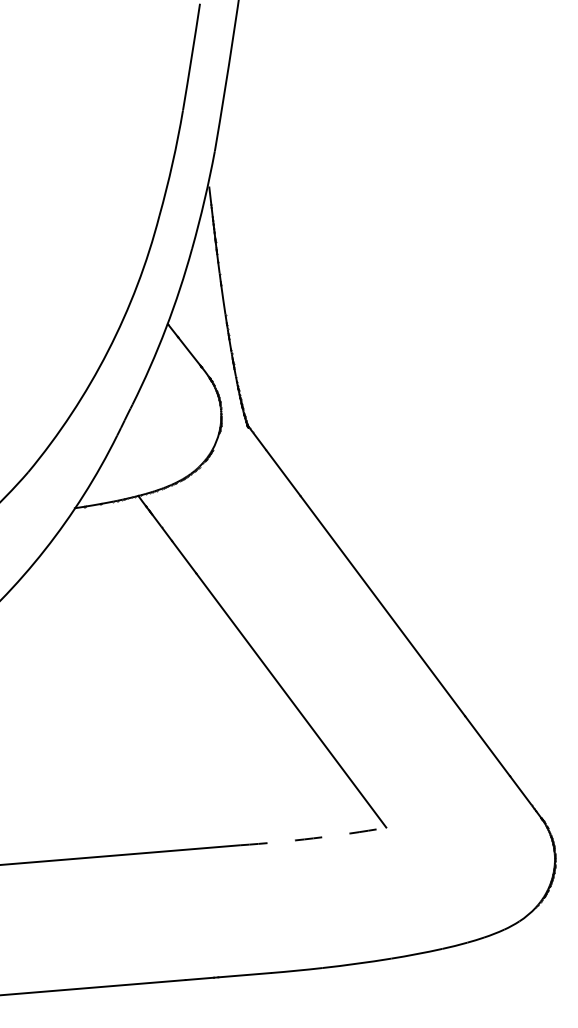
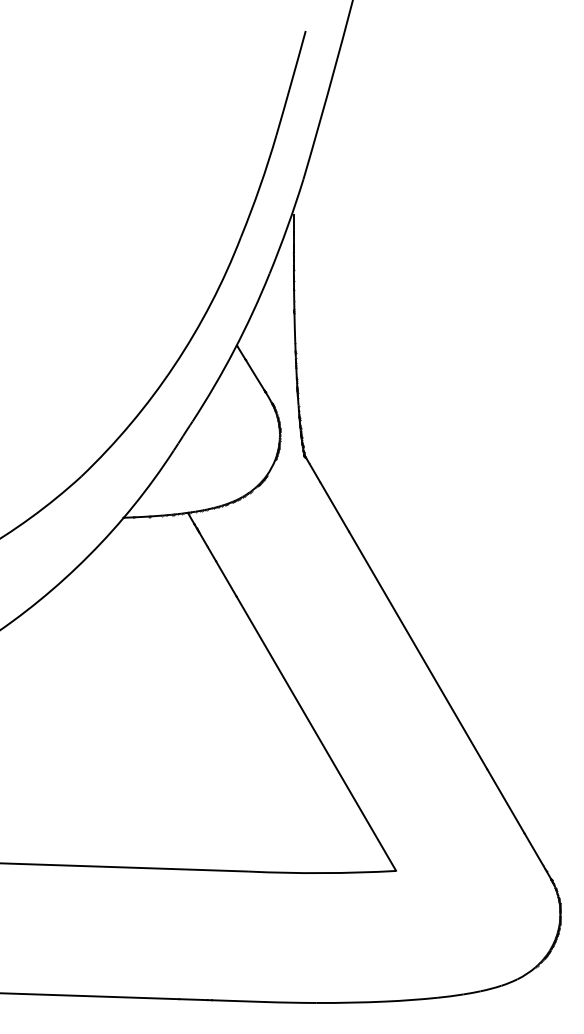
arc: (313, 838) -> (322, 873), dashed -> solid

